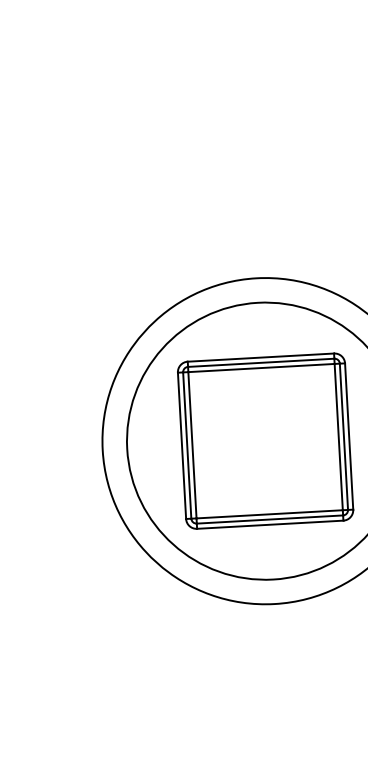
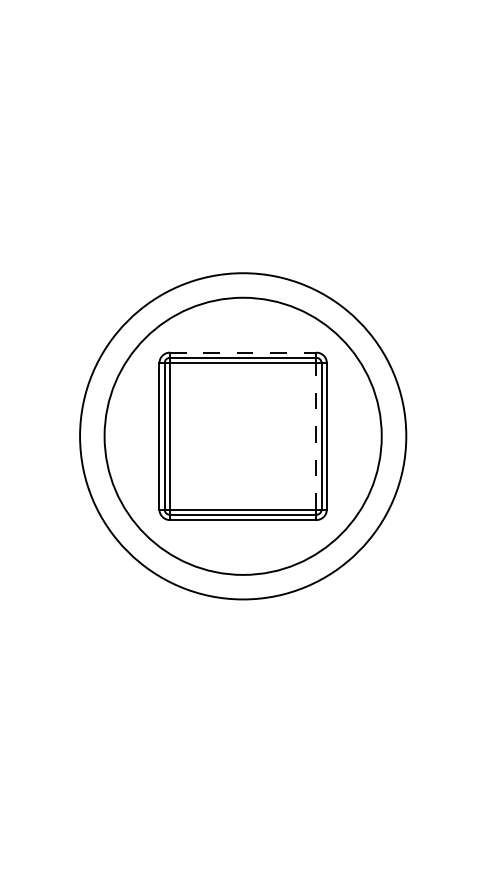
line: (261, 357) -> (243, 352), solid -> dashed
line: (338, 436) -> (316, 435), solid -> dashed

